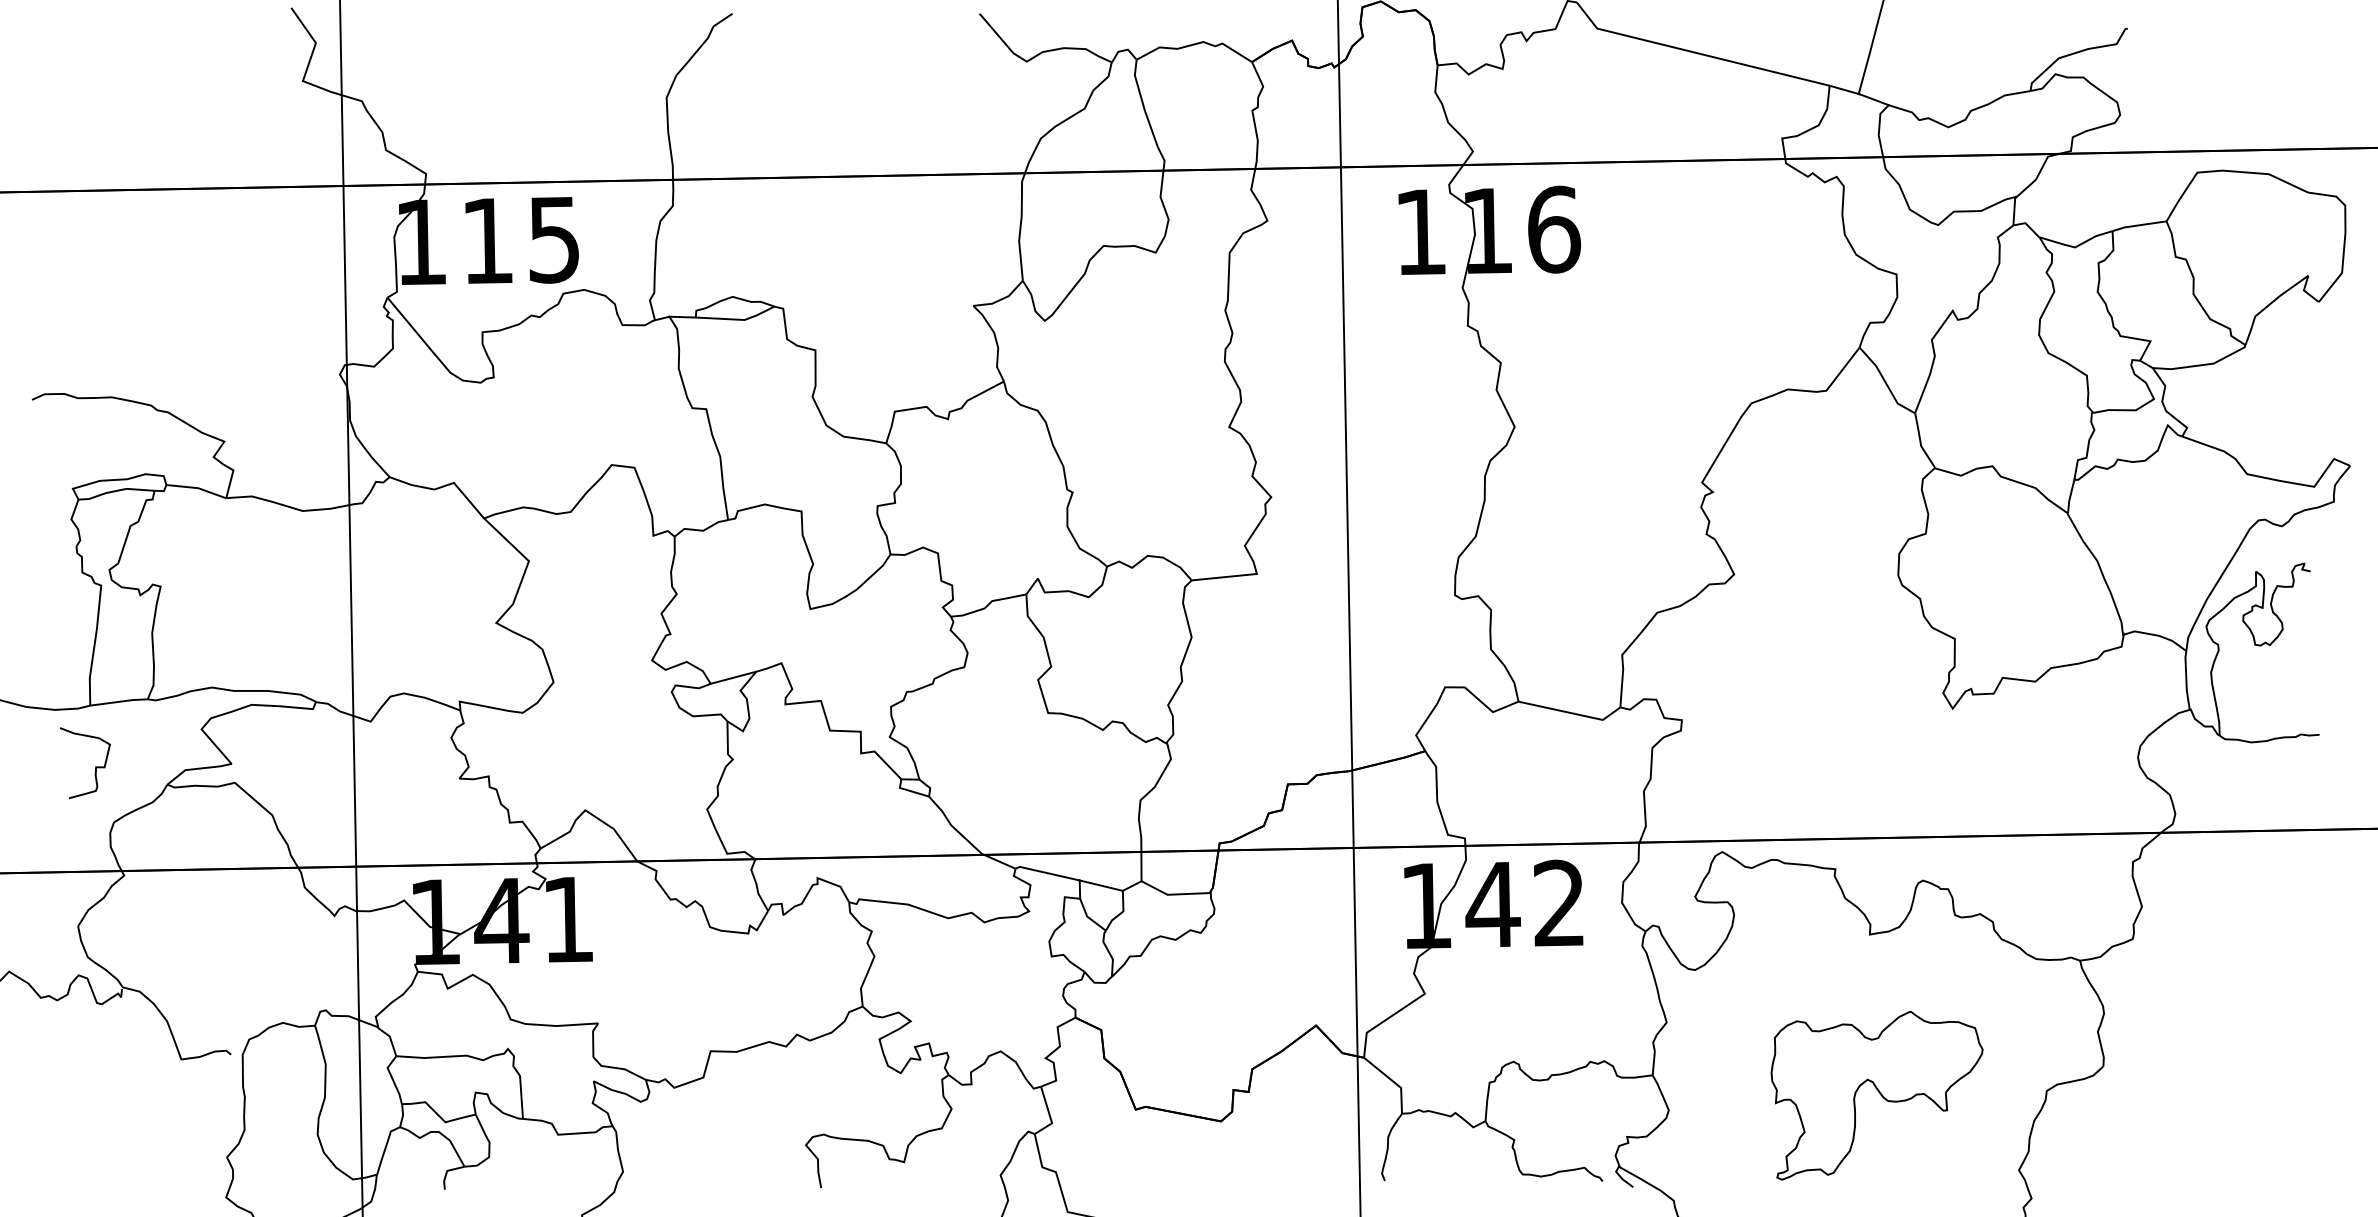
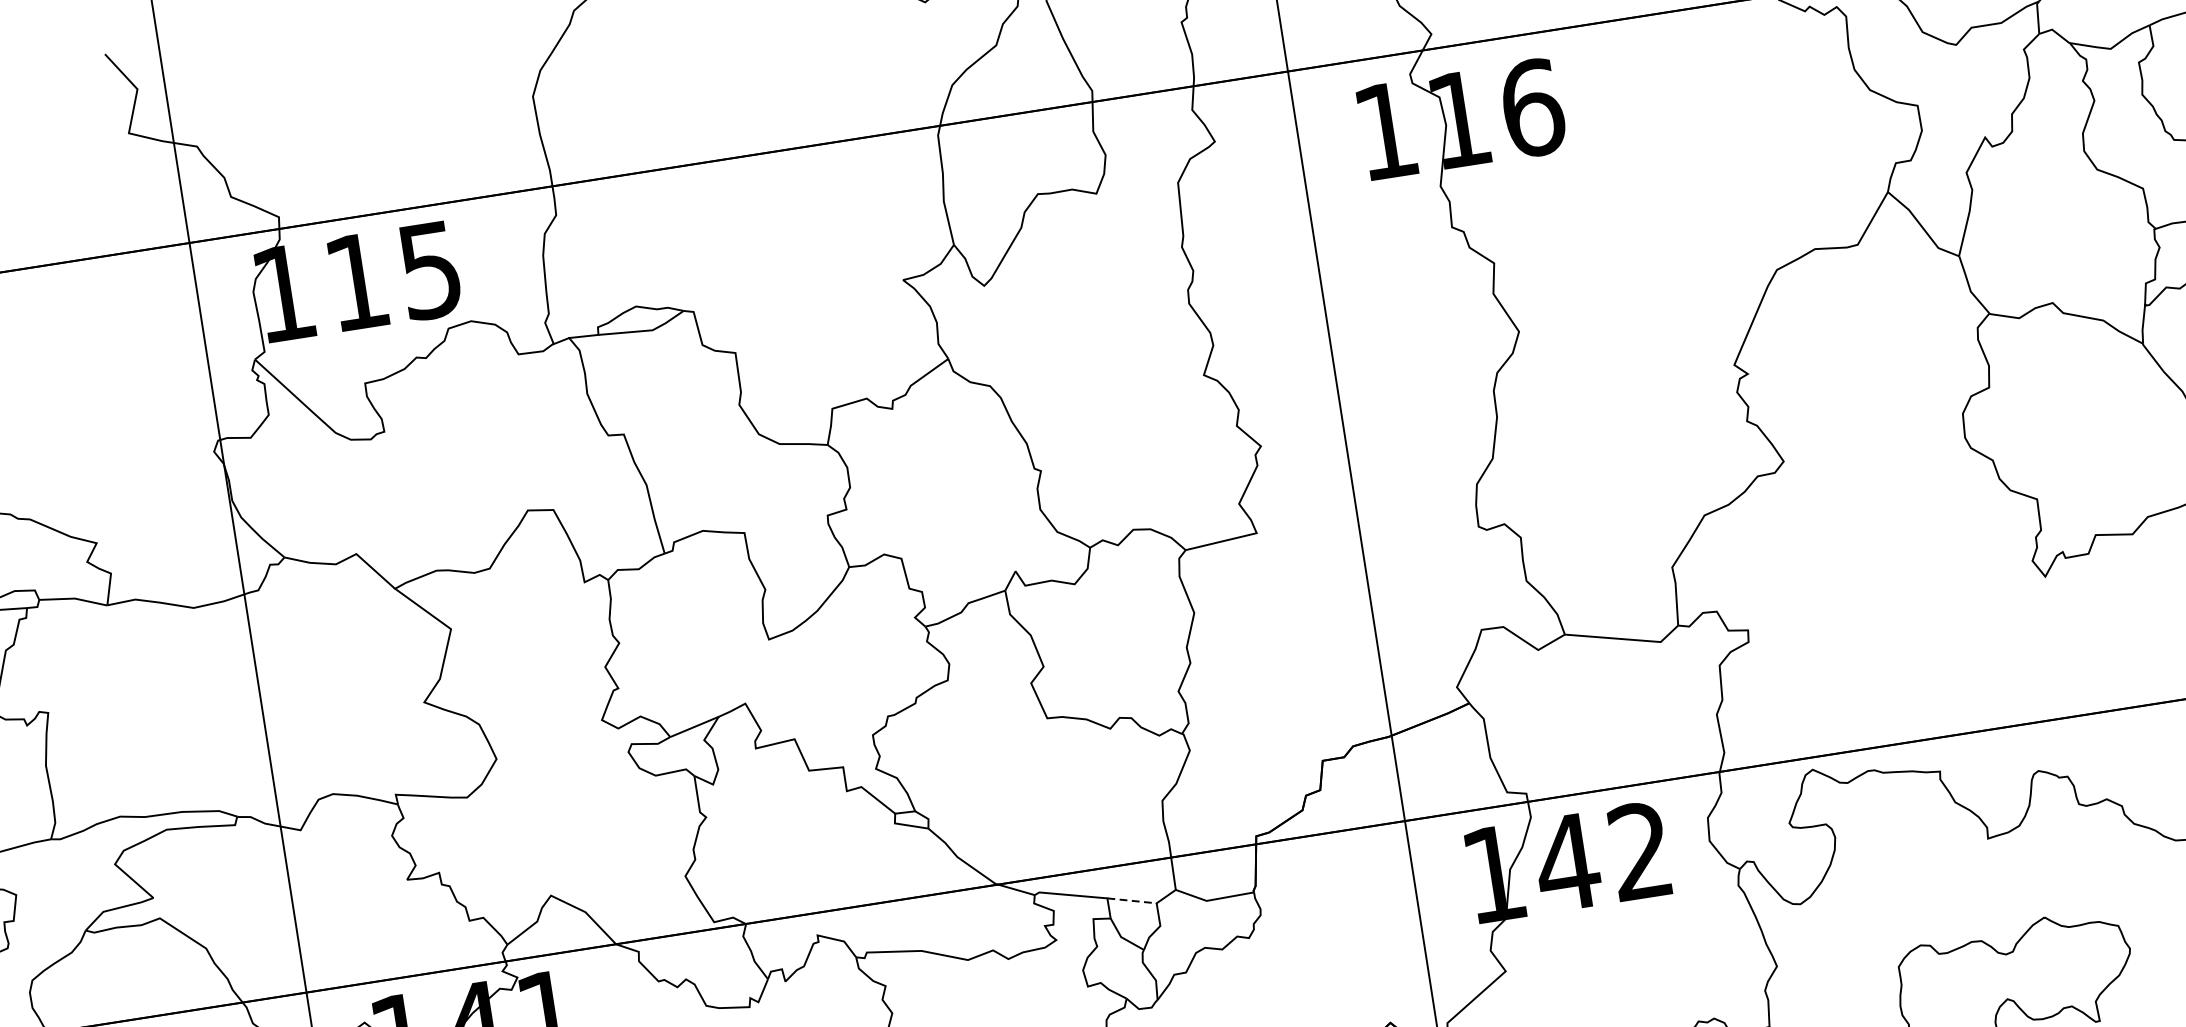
line: (1101, 885) -> (1132, 900), solid -> dashed

